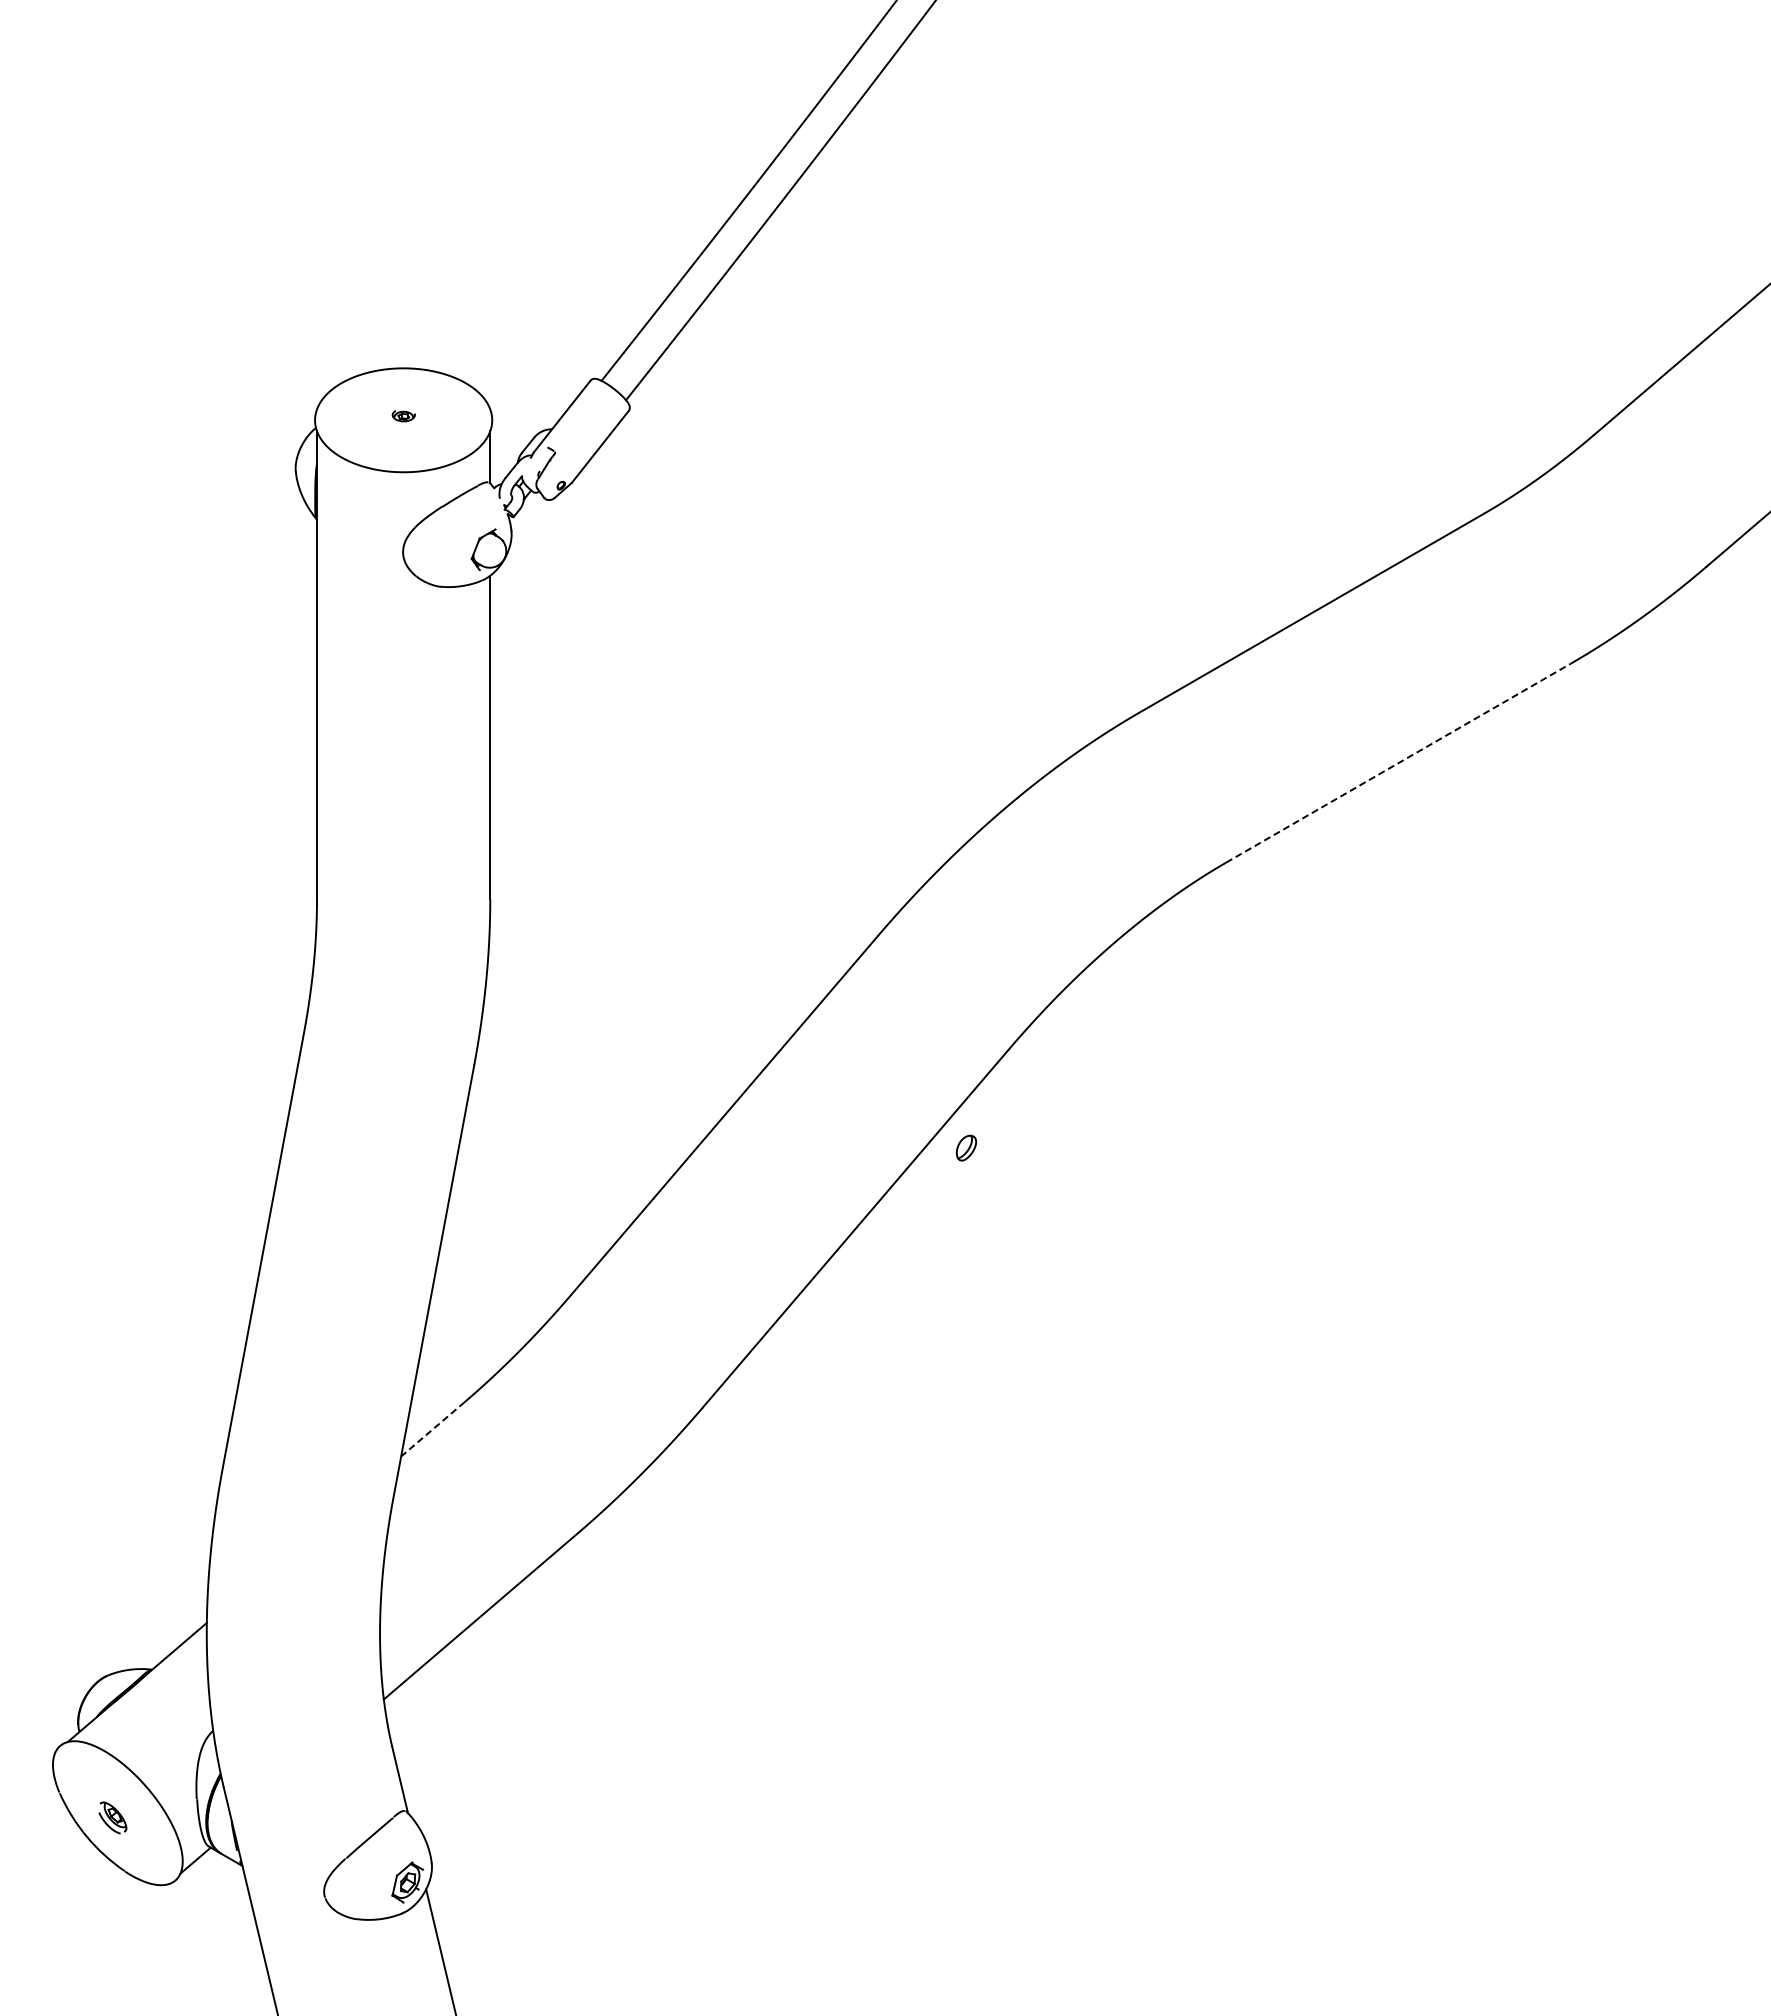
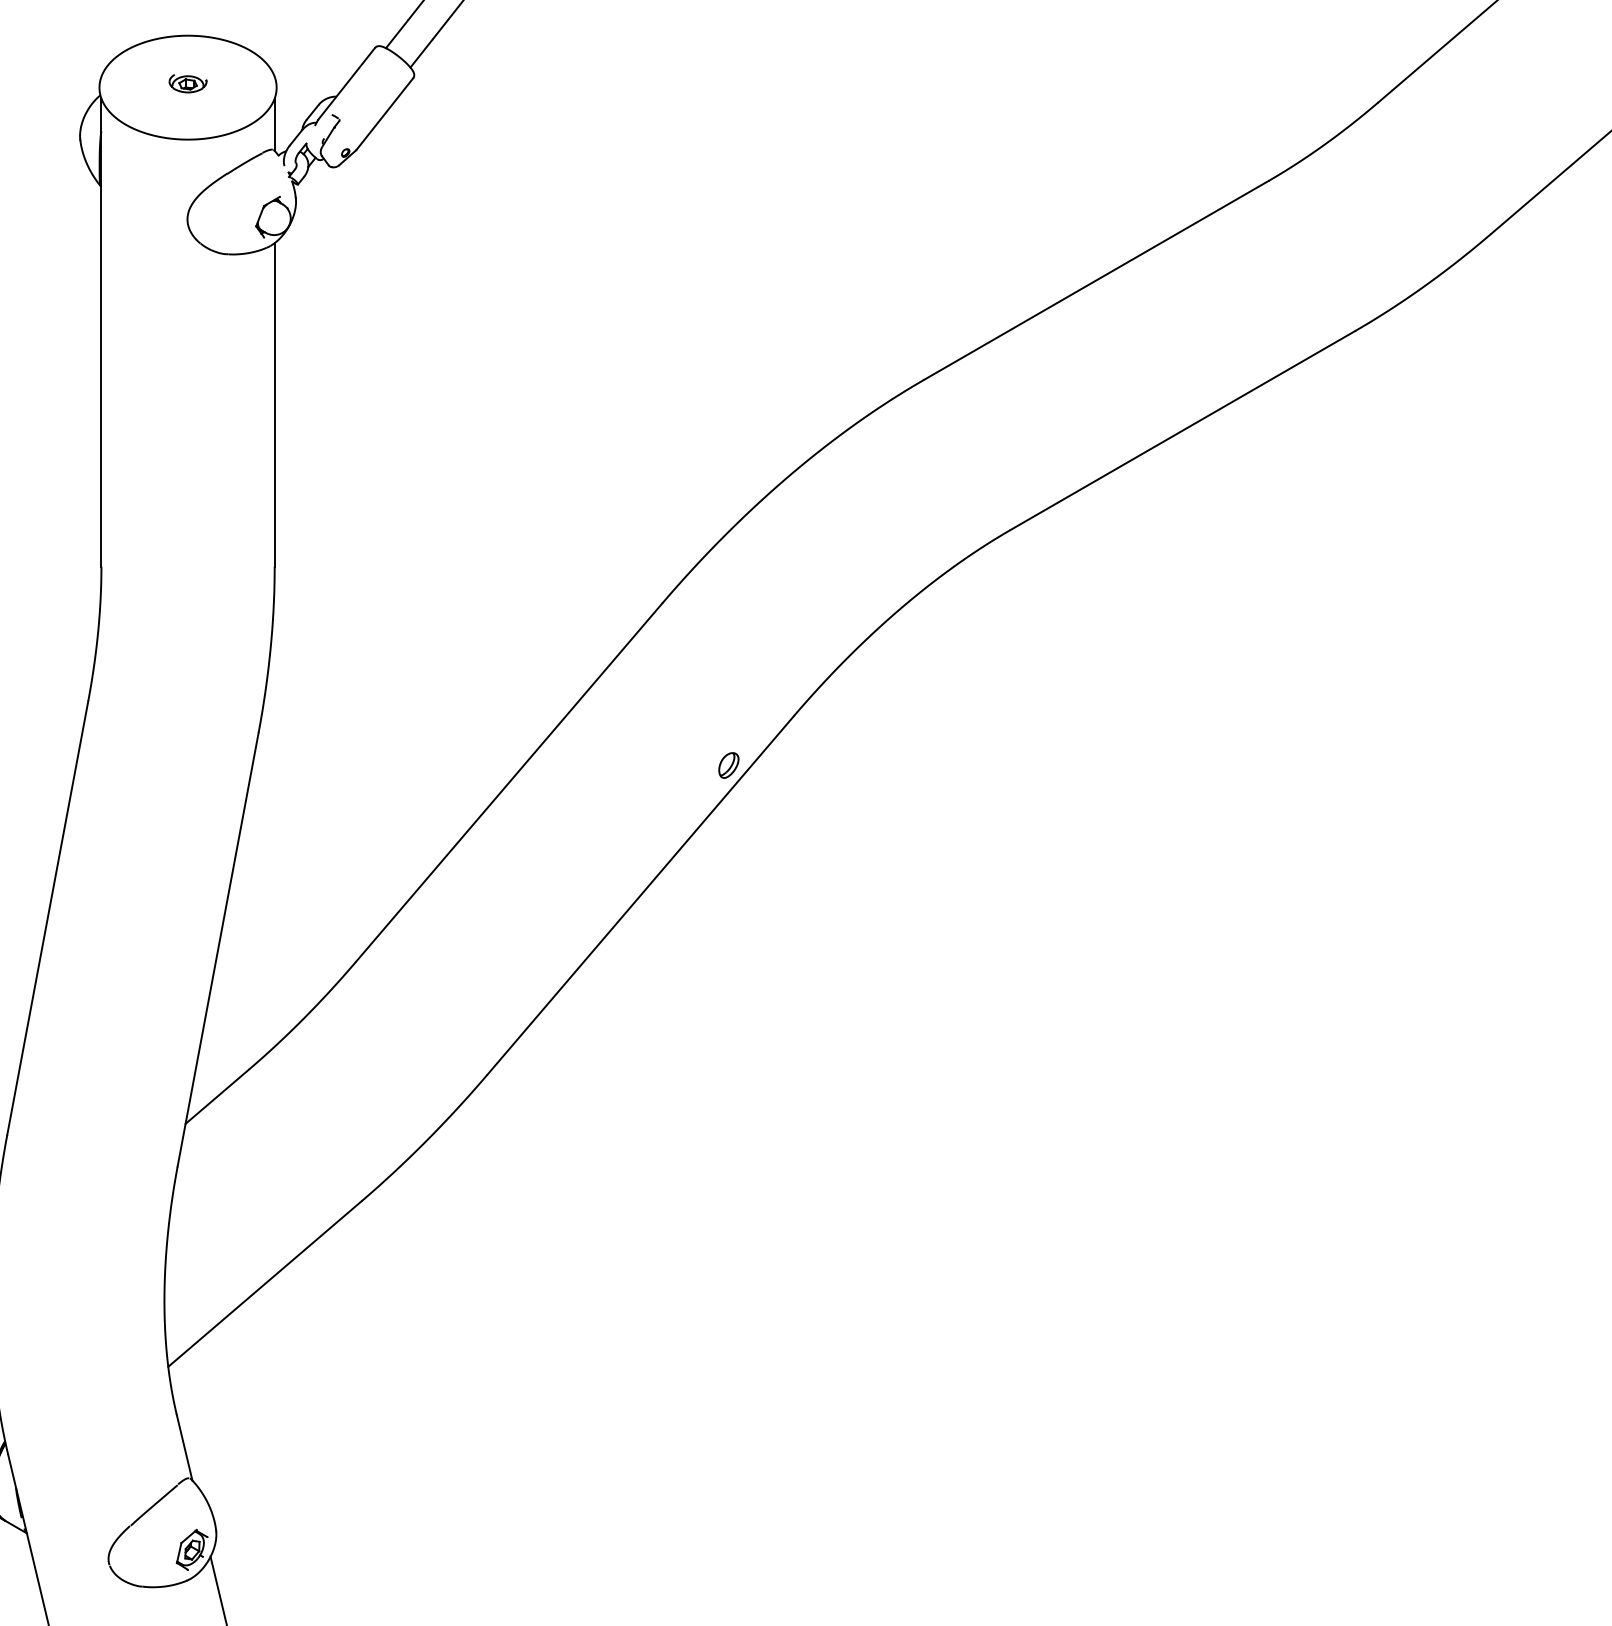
part: (403, 415) -> (187, 82), size x1.67
line: (1398, 763) -> (1182, 430), dashed -> solid
part: (966, 1147) -> (728, 764), moved
line: (432, 1429) -> (216, 1096), dashed -> solid

